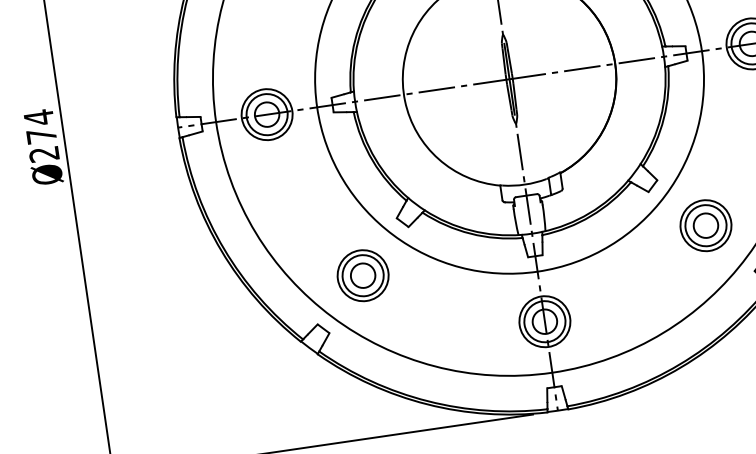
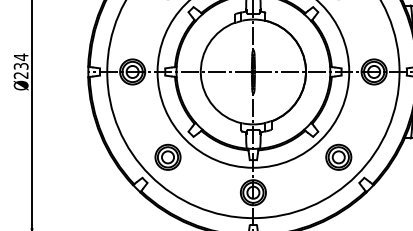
text: (40, 136) -> (20, 66), Ø274 -> Ø234

